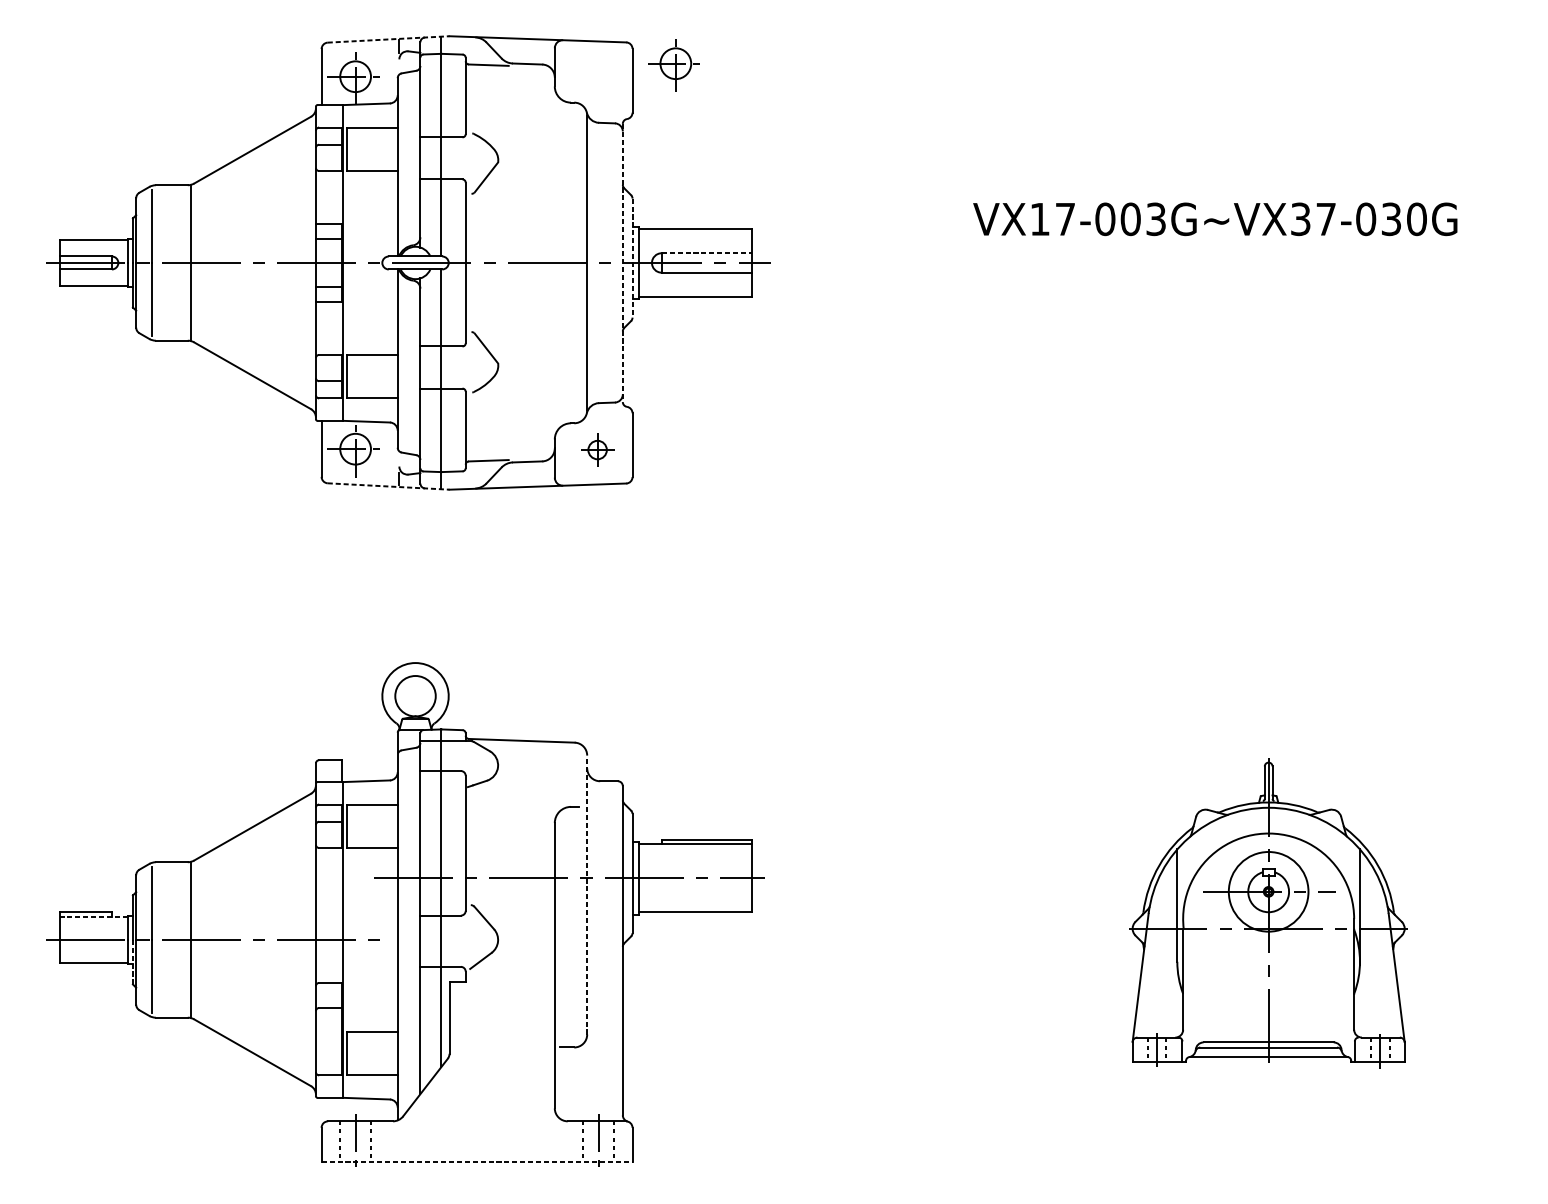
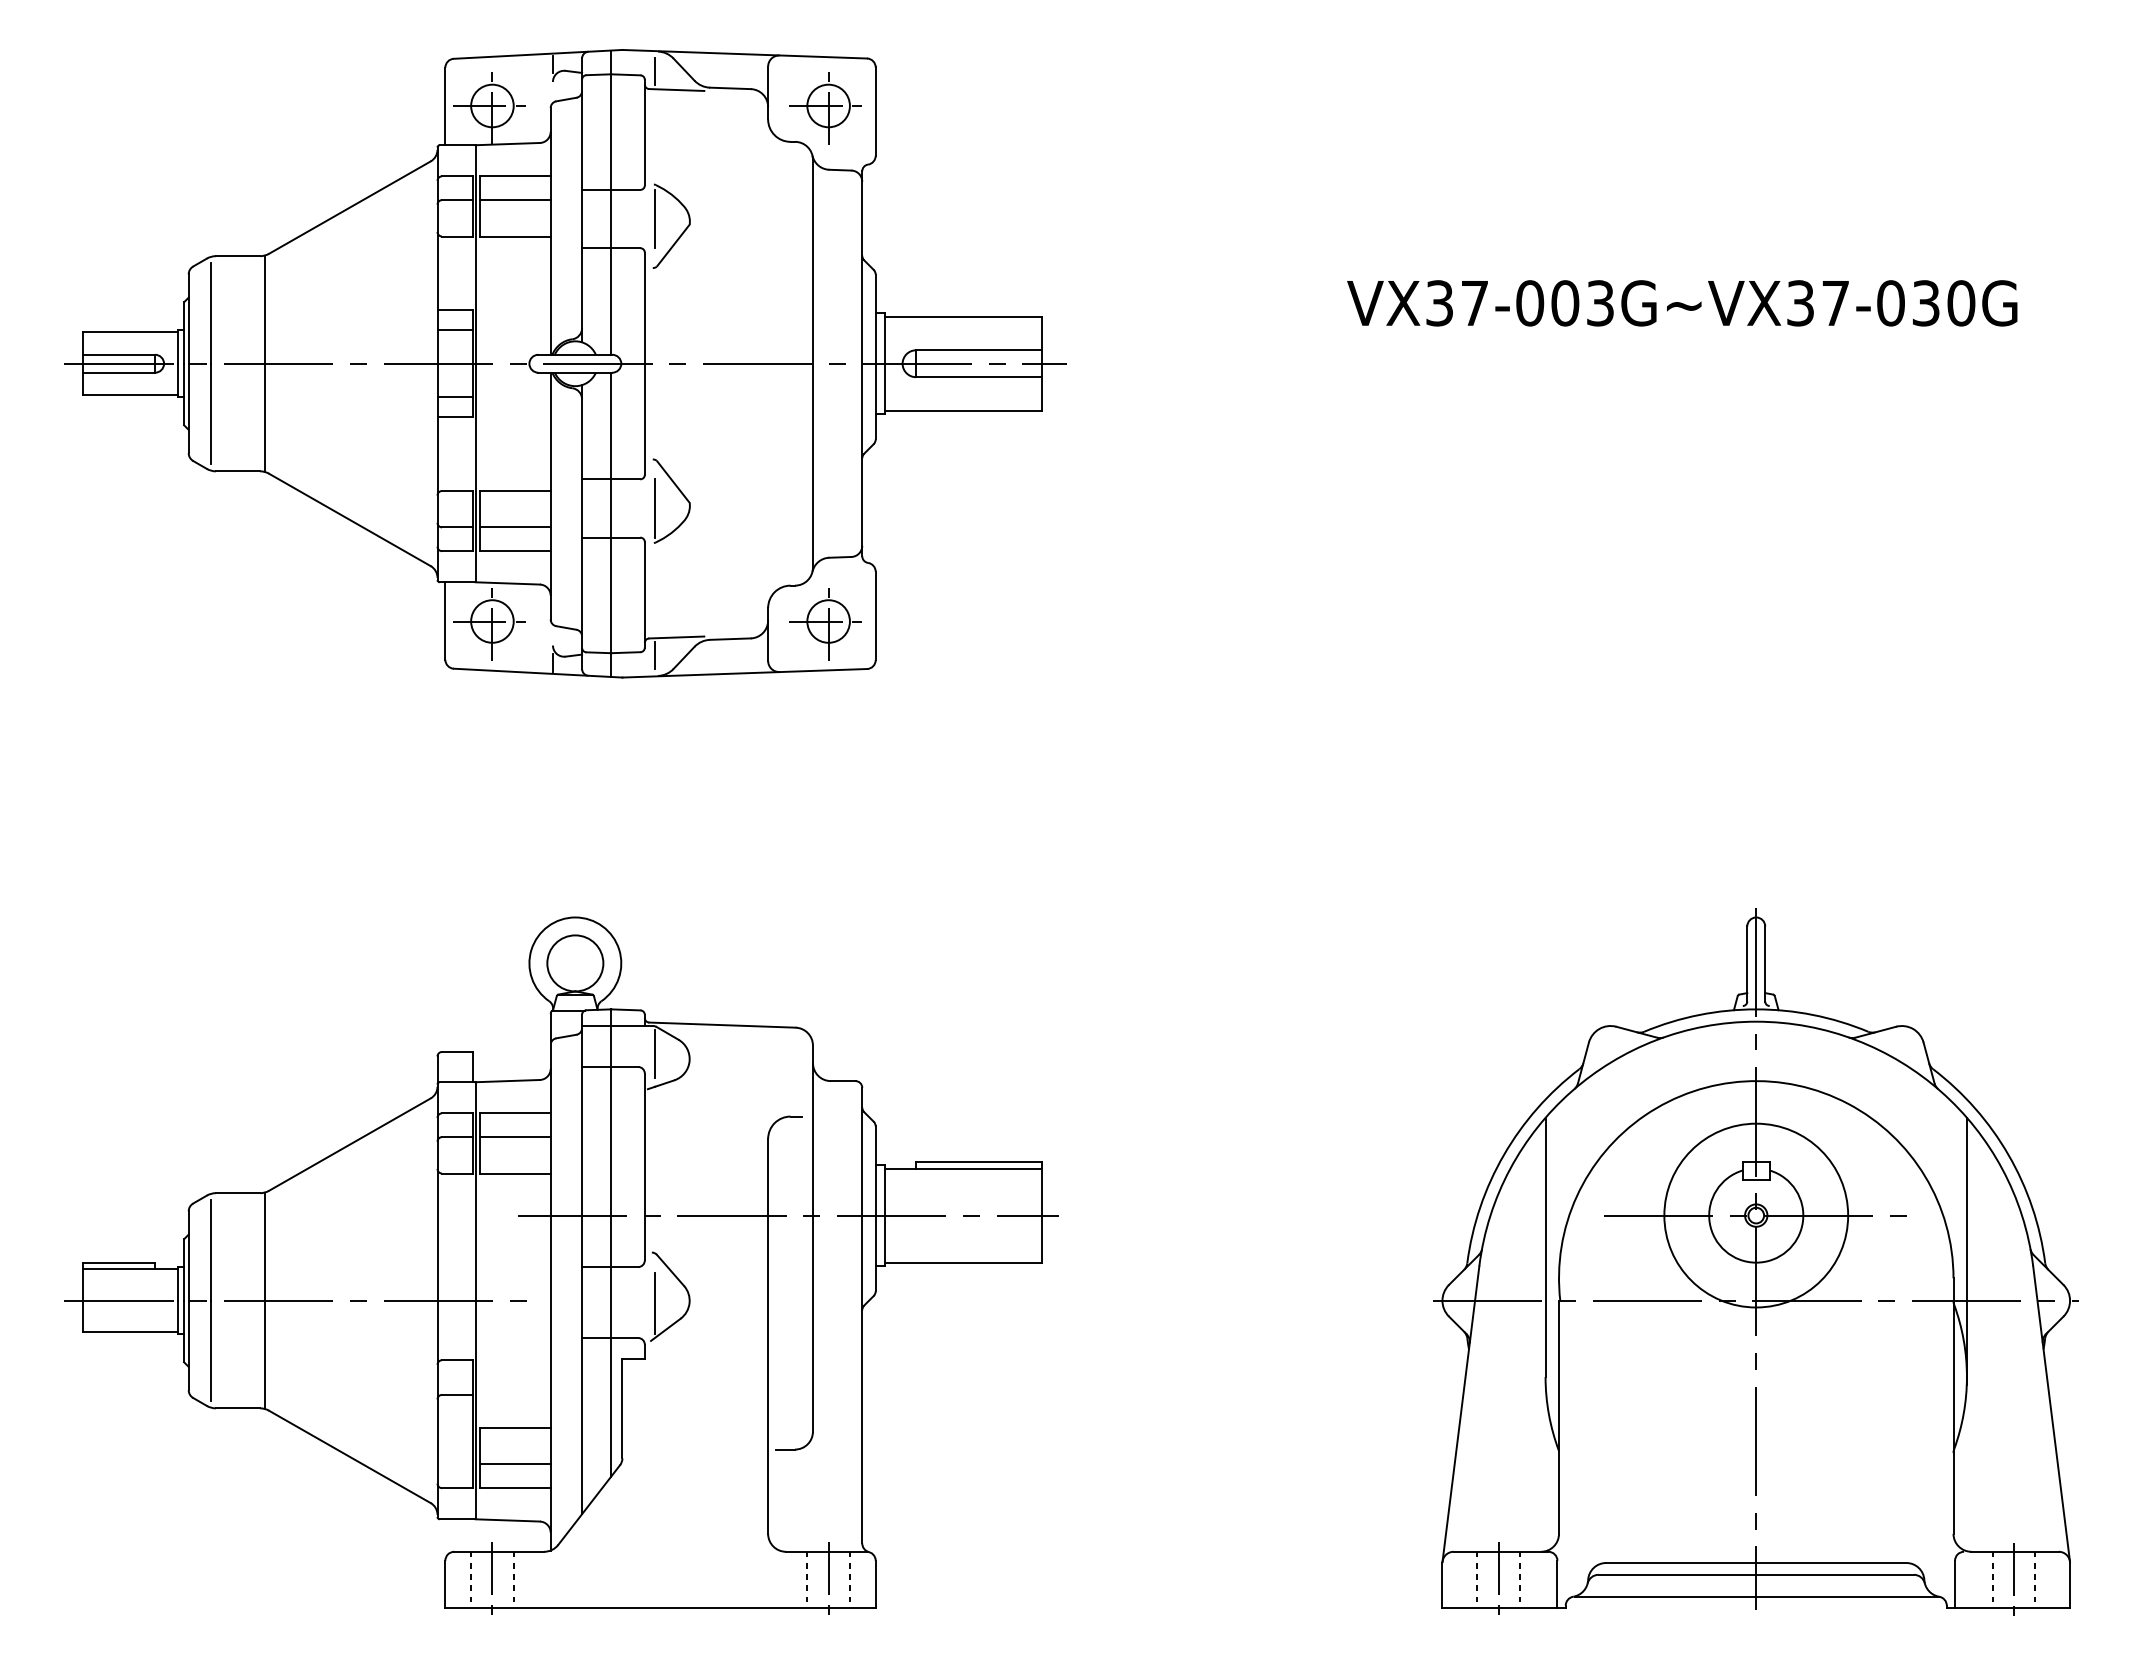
line: (388, 39) -> (538, 54), dashed -> solid
line: (472, 51) -> (654, 71), added
part: (673, 65) -> (825, 108), moved
line: (372, 145) -> (515, 200), added
line: (472, 158) -> (654, 218), added
text: (1039, 219) -> (1439, 303), VX17-003G~VX37-030G -> VX37-003G~VX37-030G
line: (706, 253) -> (978, 350), dashed -> solid
line: (632, 258) -> (875, 357), dashed -> solid
line: (622, 263) -> (862, 364), dashed -> solid
line: (472, 367) -> (654, 508), added
line: (372, 381) -> (515, 527), added
part: (596, 451) -> (825, 624), size x1.67
line: (472, 473) -> (654, 655), added
line: (388, 486) -> (538, 673), dashed -> solid
line: (472, 761) -> (654, 1053), added
line: (372, 822) -> (515, 1137), added
line: (586, 894) -> (812, 1238), dashed -> solid
part: (1268, 911) -> (1755, 1261), size x1.67
line: (93, 917) -> (129, 1269), dashed -> solid
line: (472, 941) -> (654, 1302), added
line: (133, 962) -> (184, 1331), dashed -> solid
line: (372, 1058) -> (515, 1464), added
line: (477, 1161) -> (661, 1607), dashed -> solid

